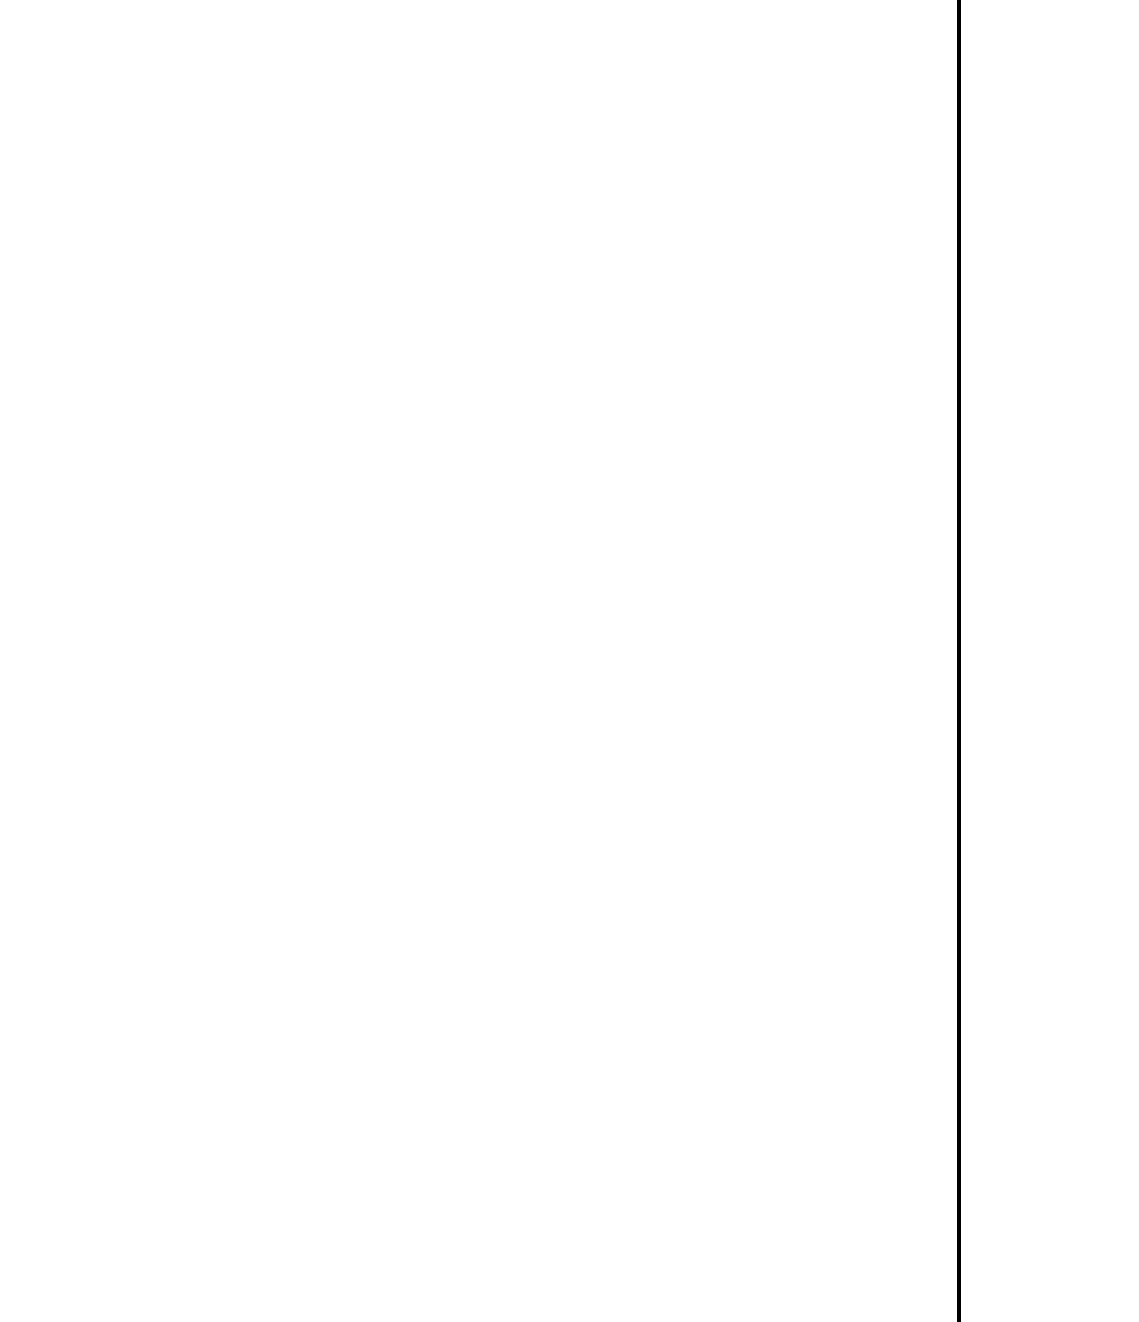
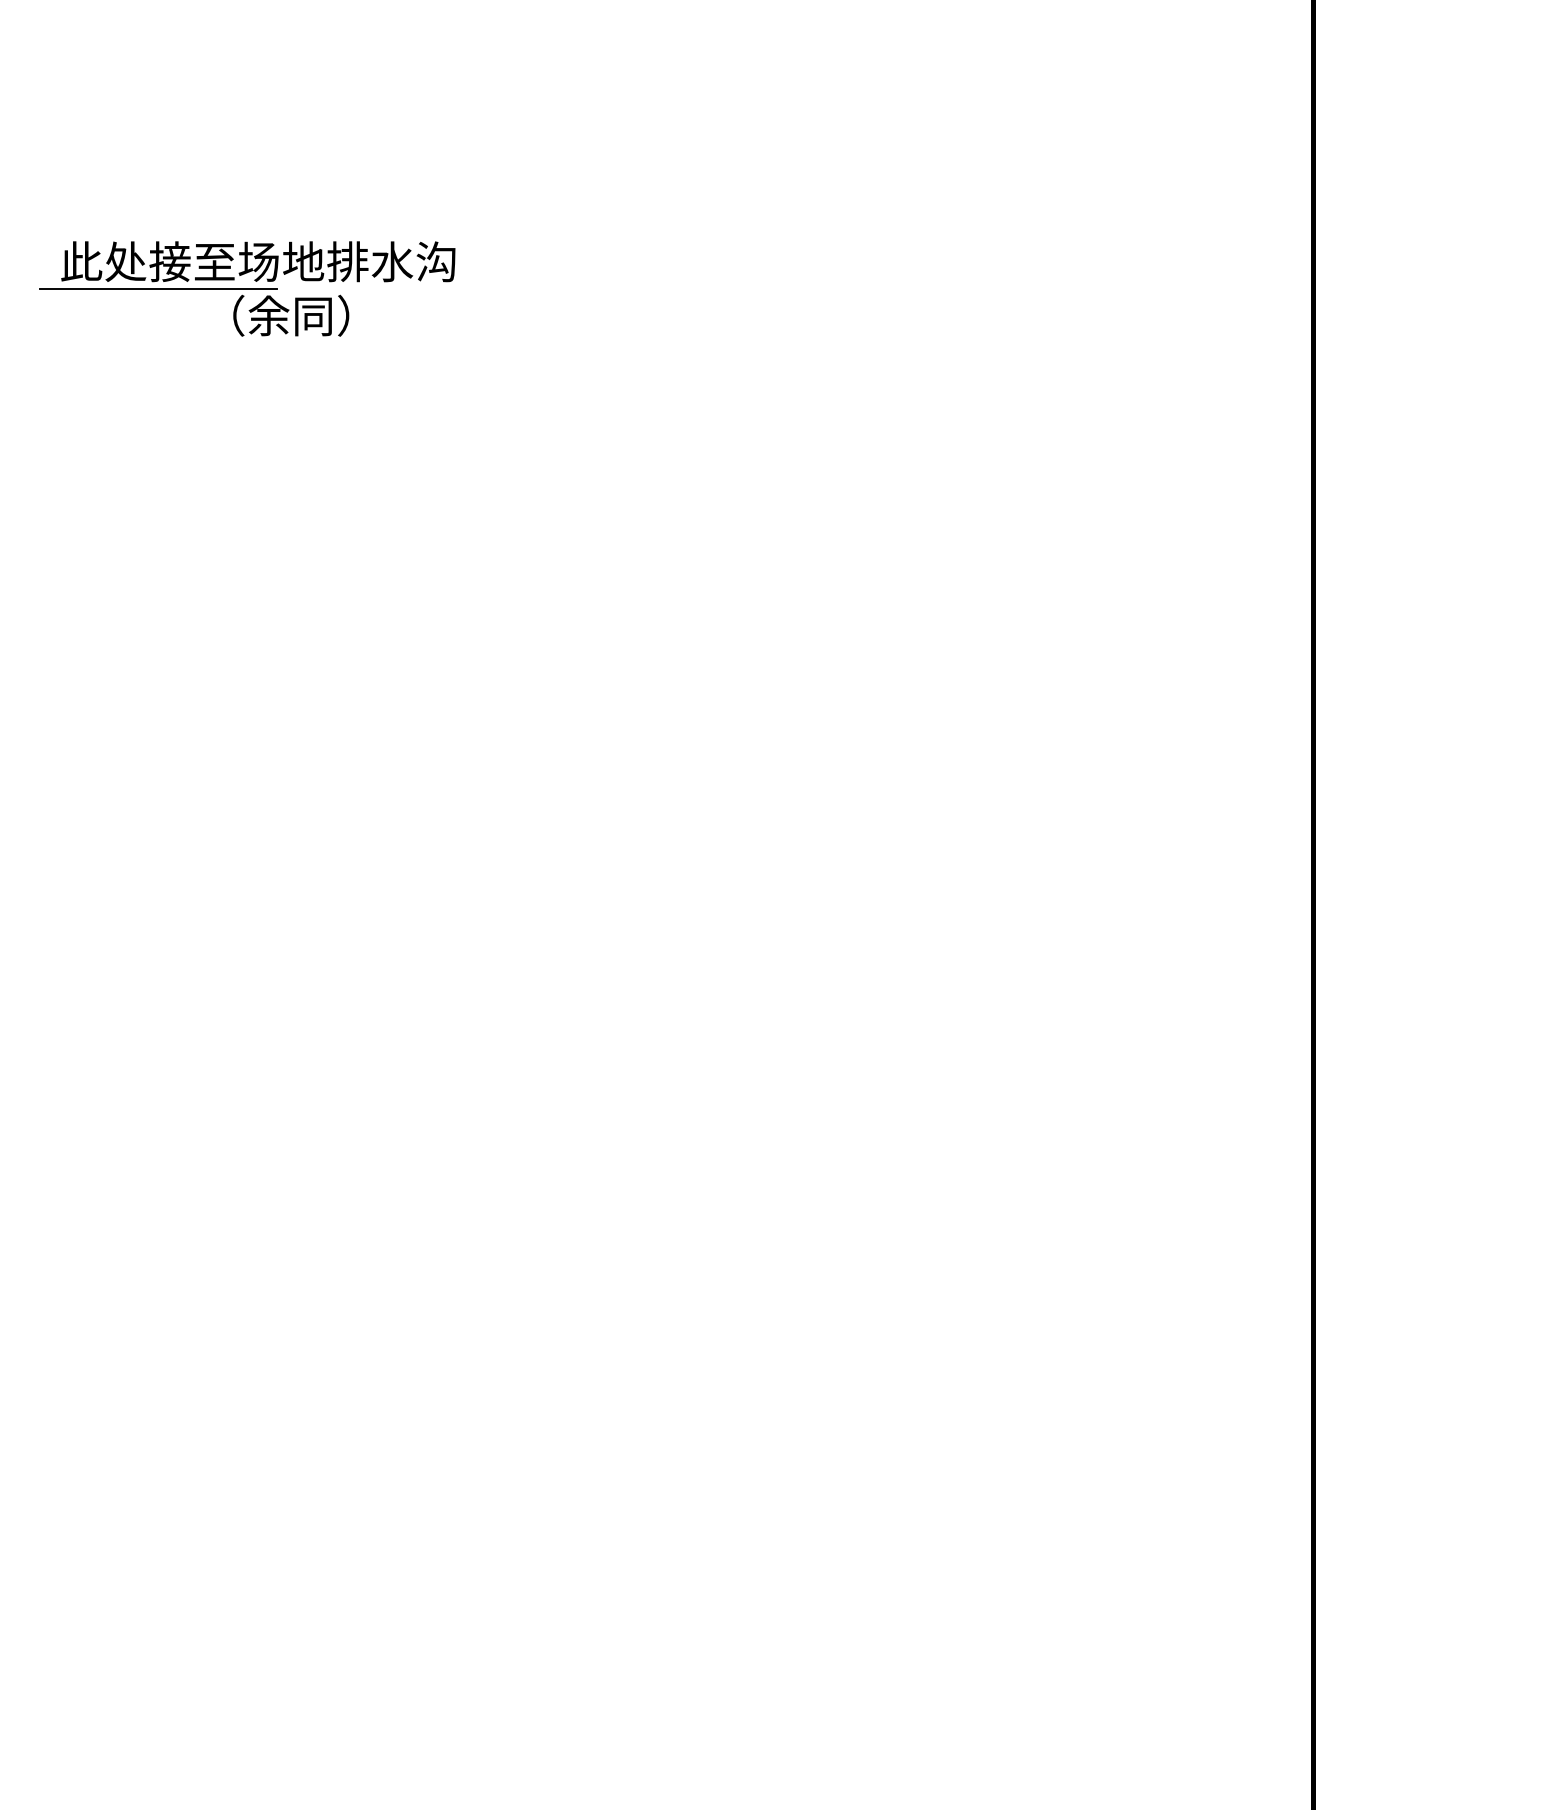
part: (180, 210) -> (247, 288), added

